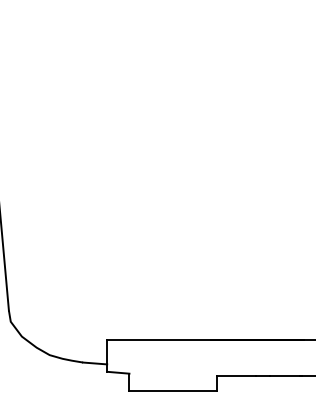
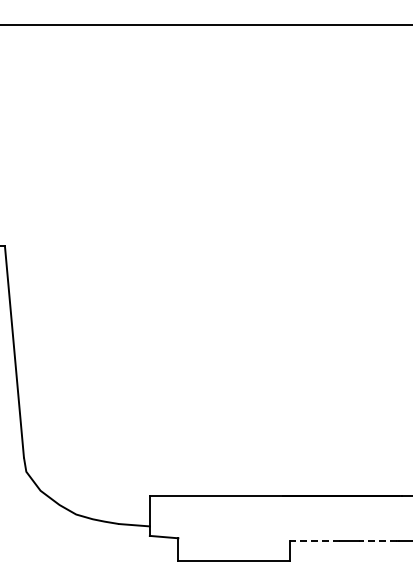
line: (235, 375) -> (314, 540), solid -> dashed
line: (284, 375) -> (377, 540), solid -> dashed

